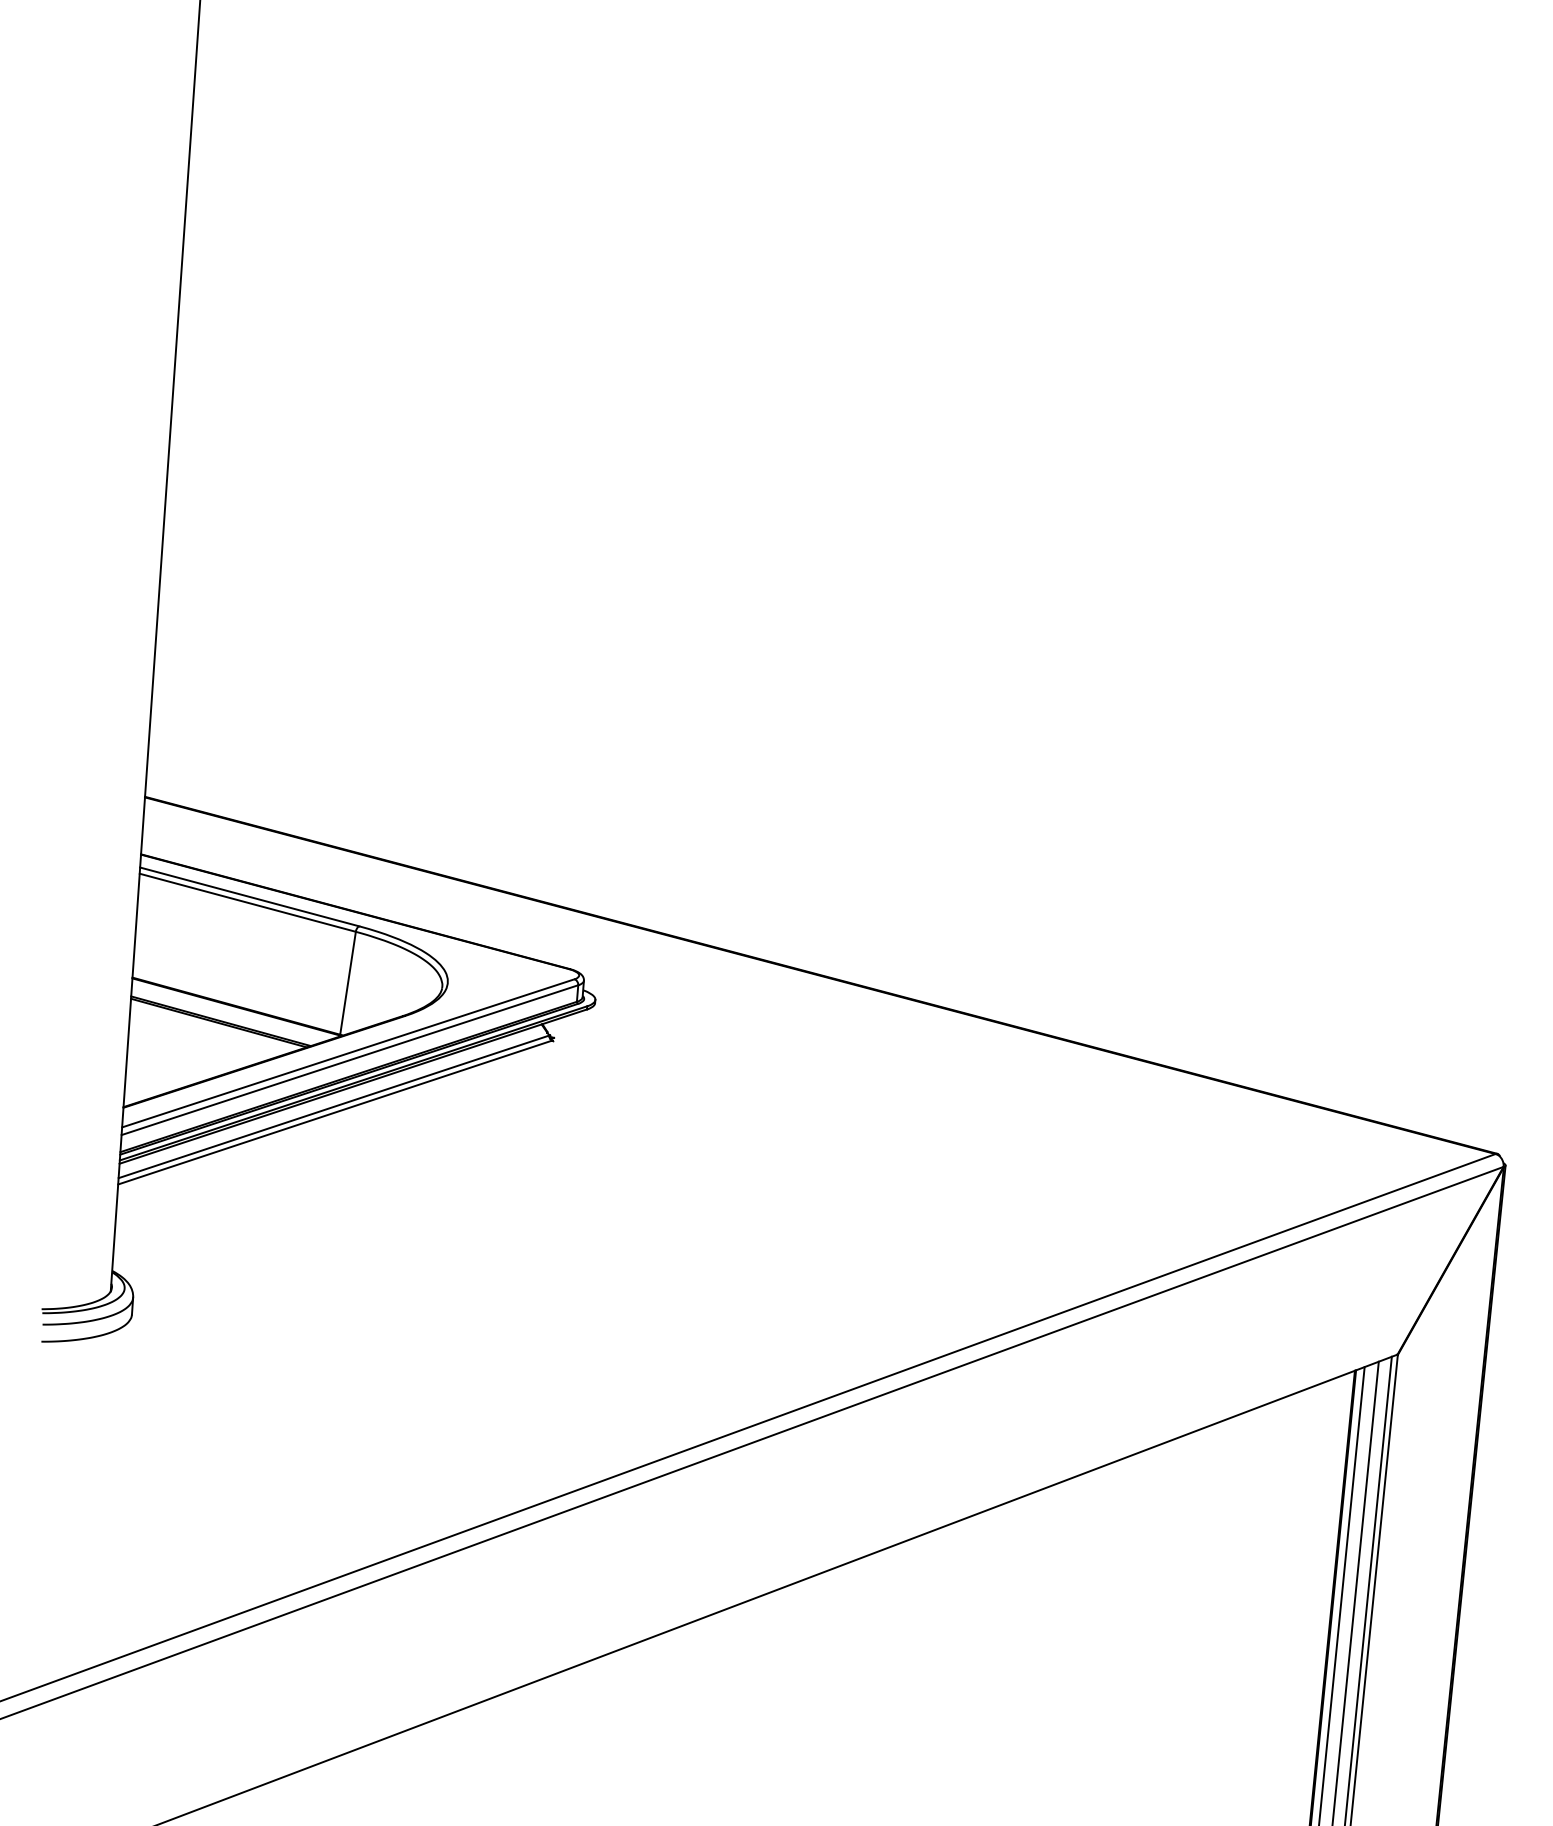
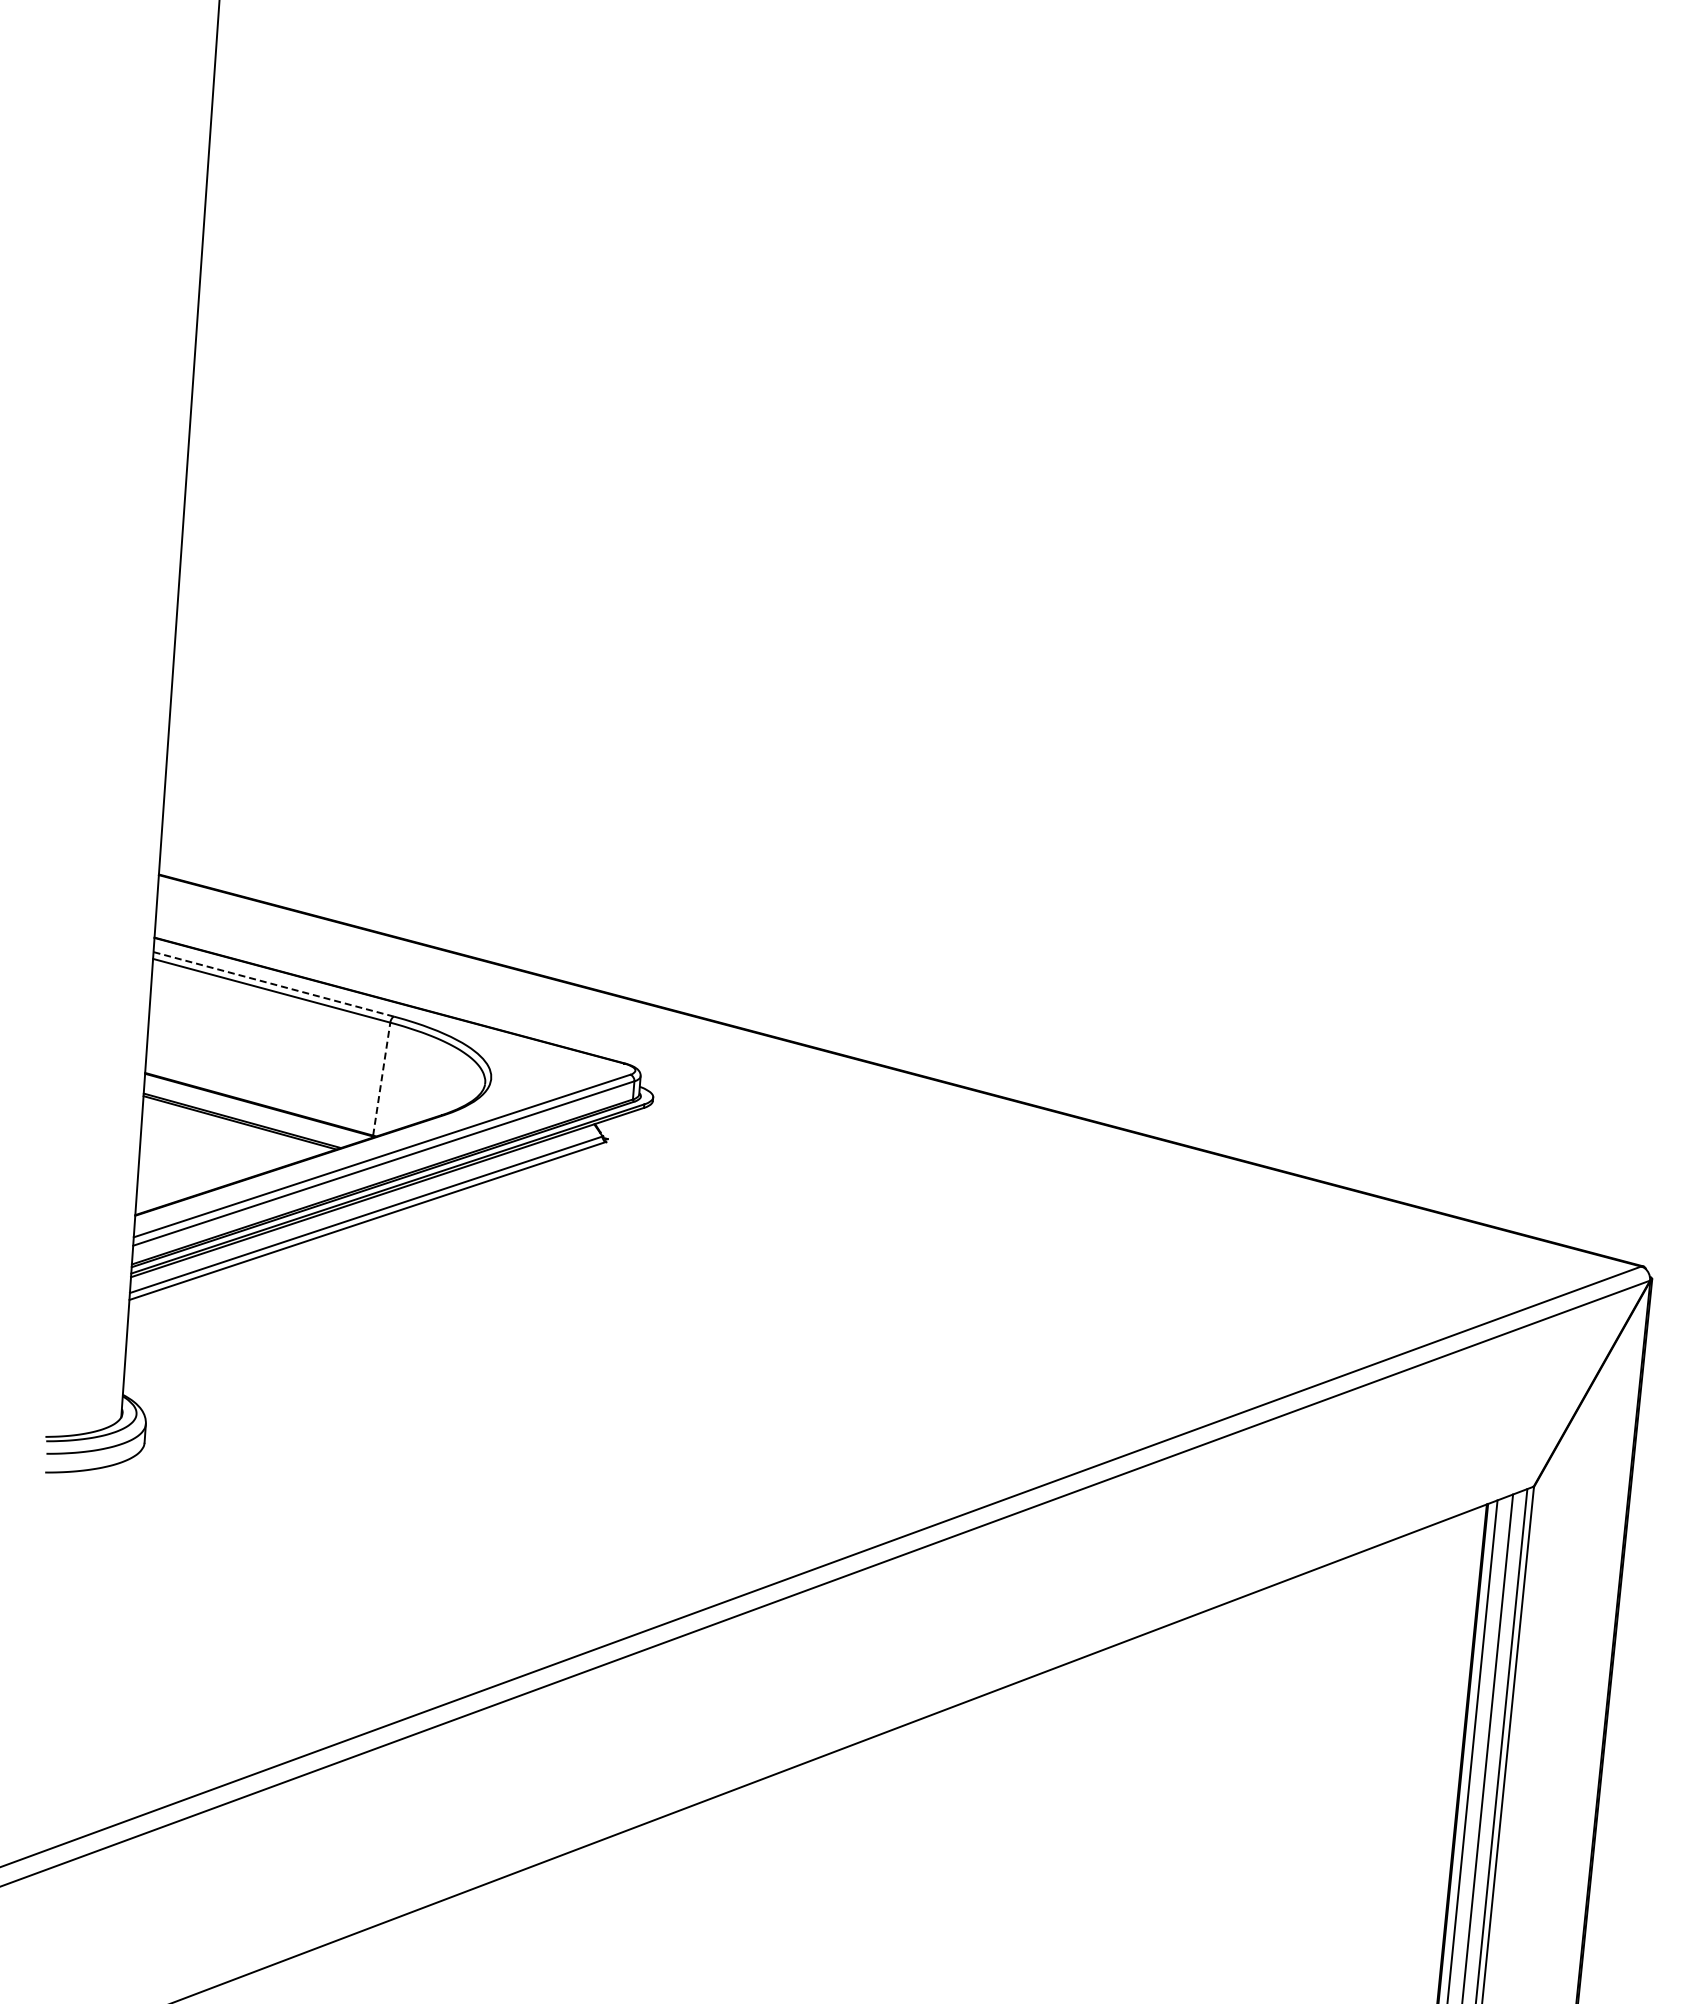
line: (249, 897) -> (273, 984), solid -> dashed
line: (347, 982) -> (381, 1078), solid -> dashed

